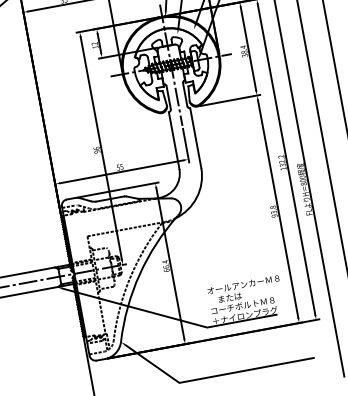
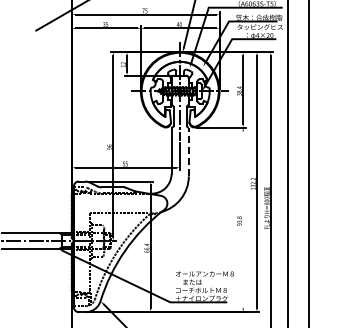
line: (195, 137) -> (188, 151), solid -> dashed
line: (278, 208) -> (243, 219), removed

